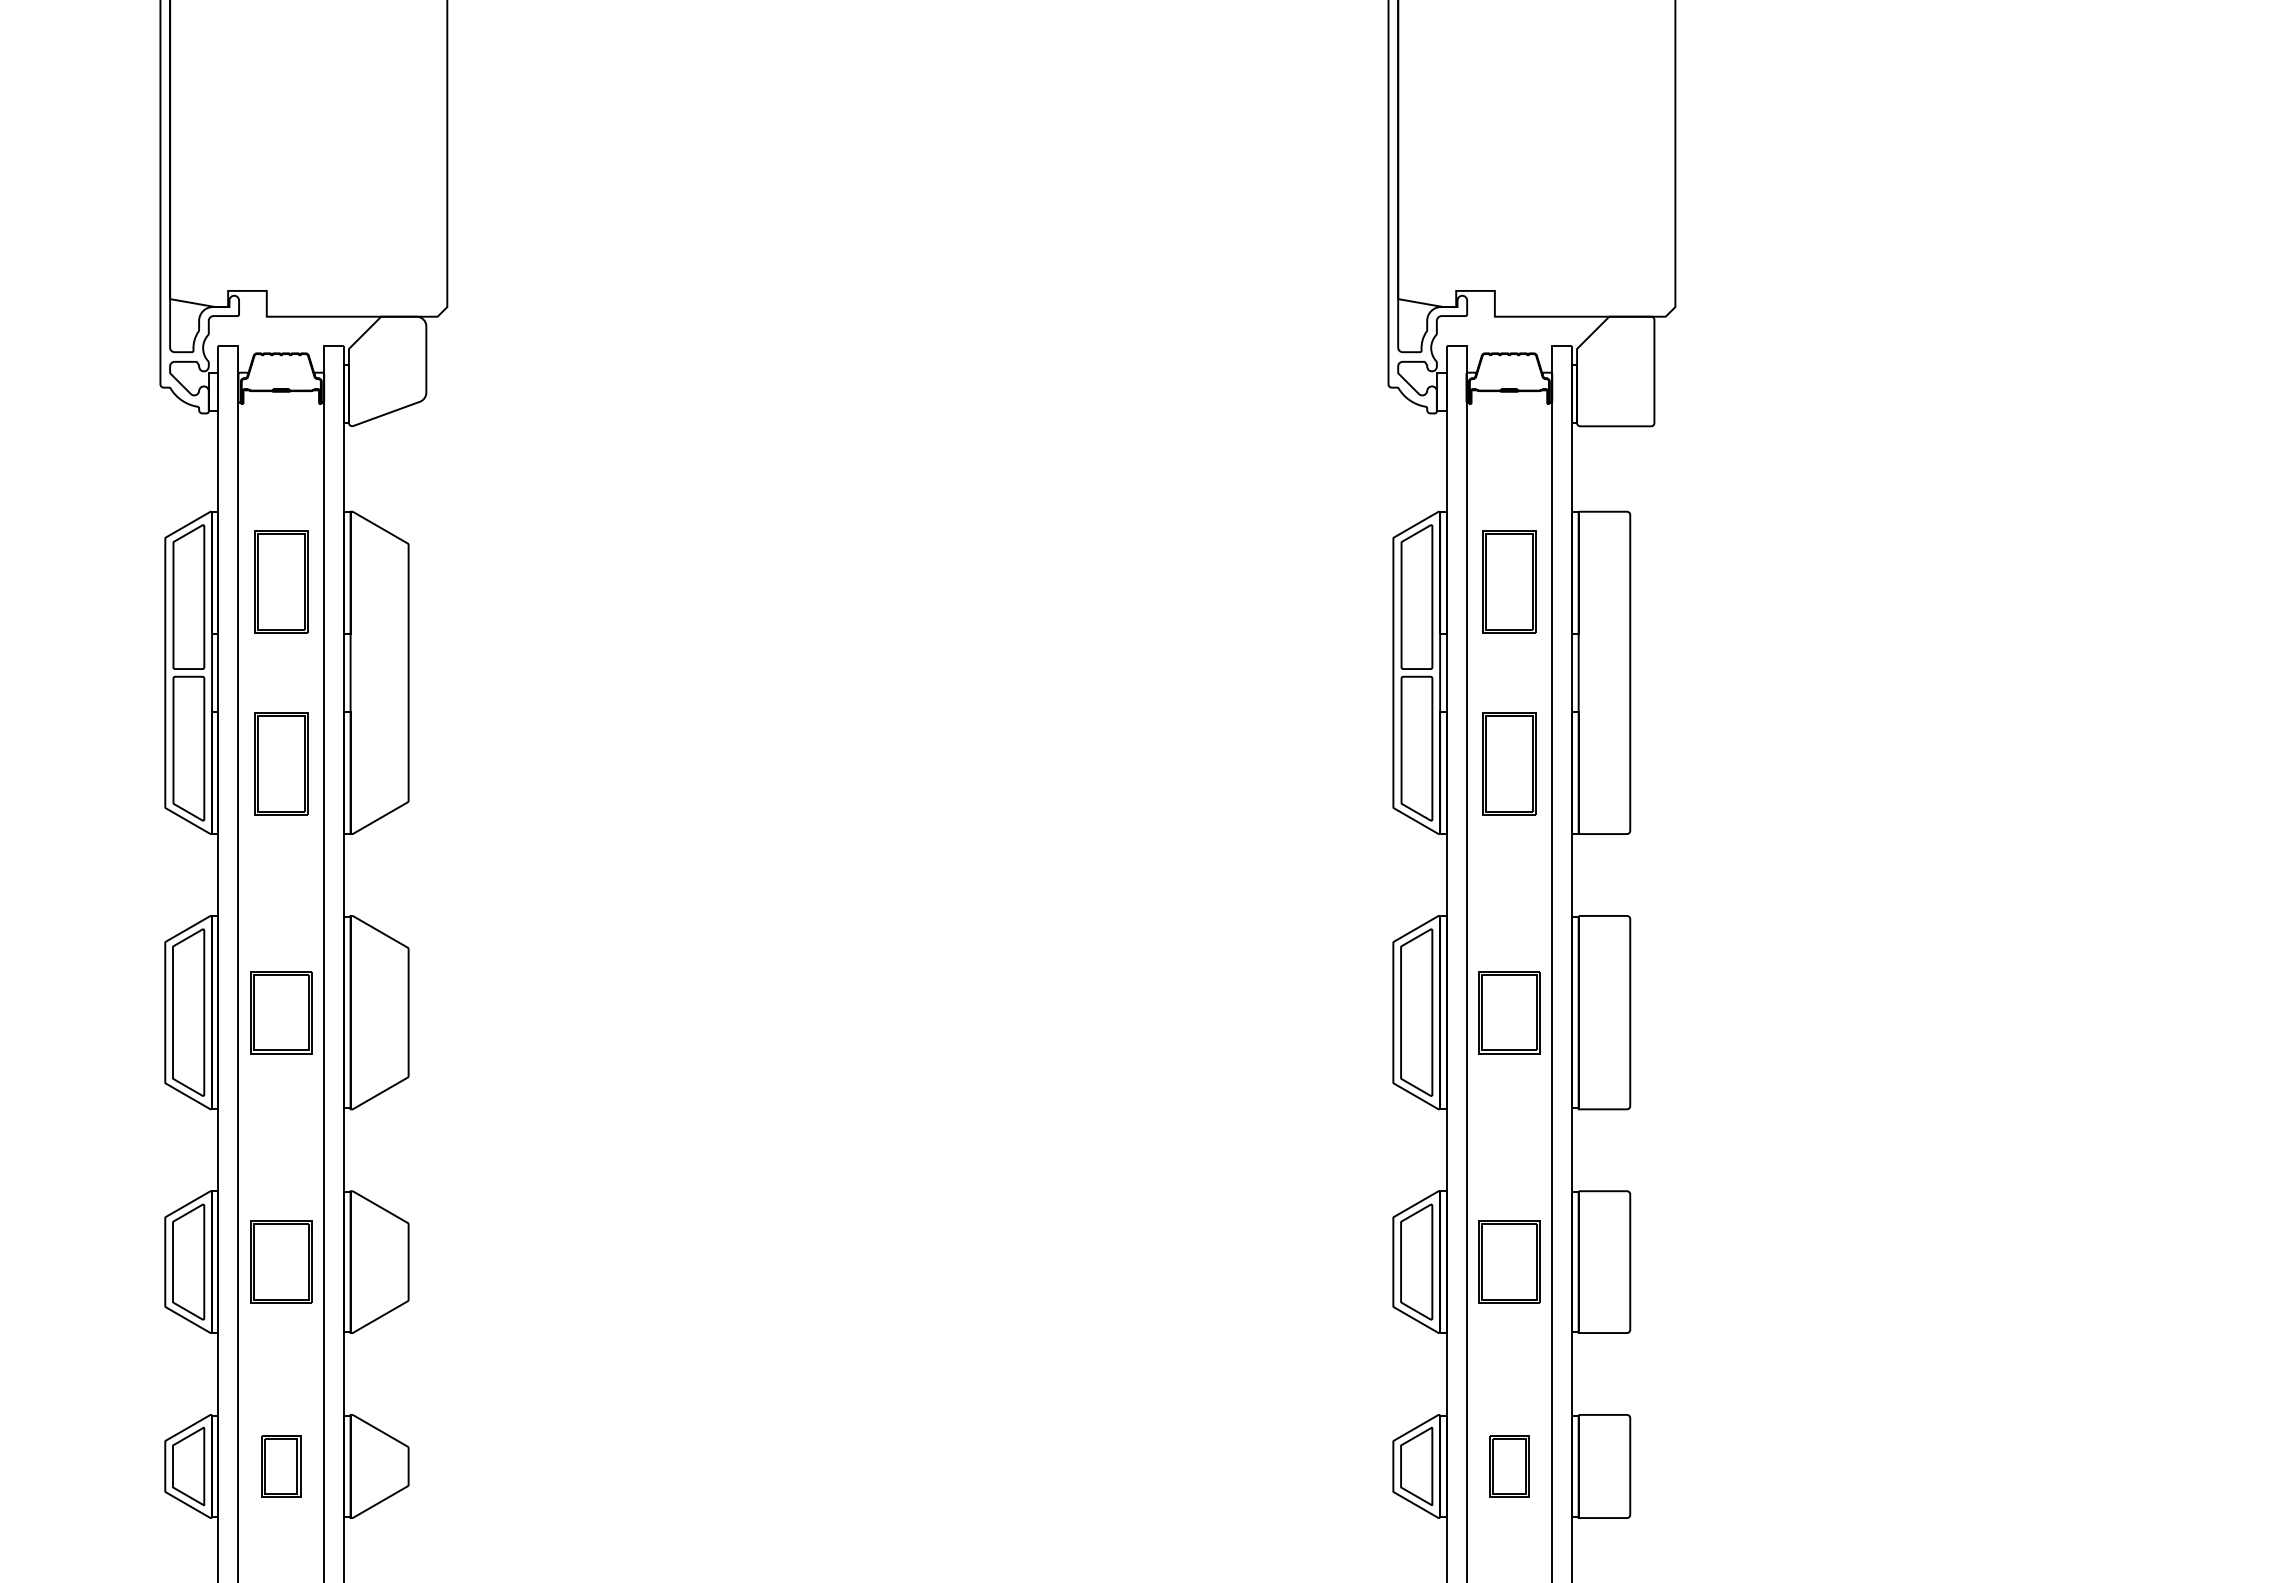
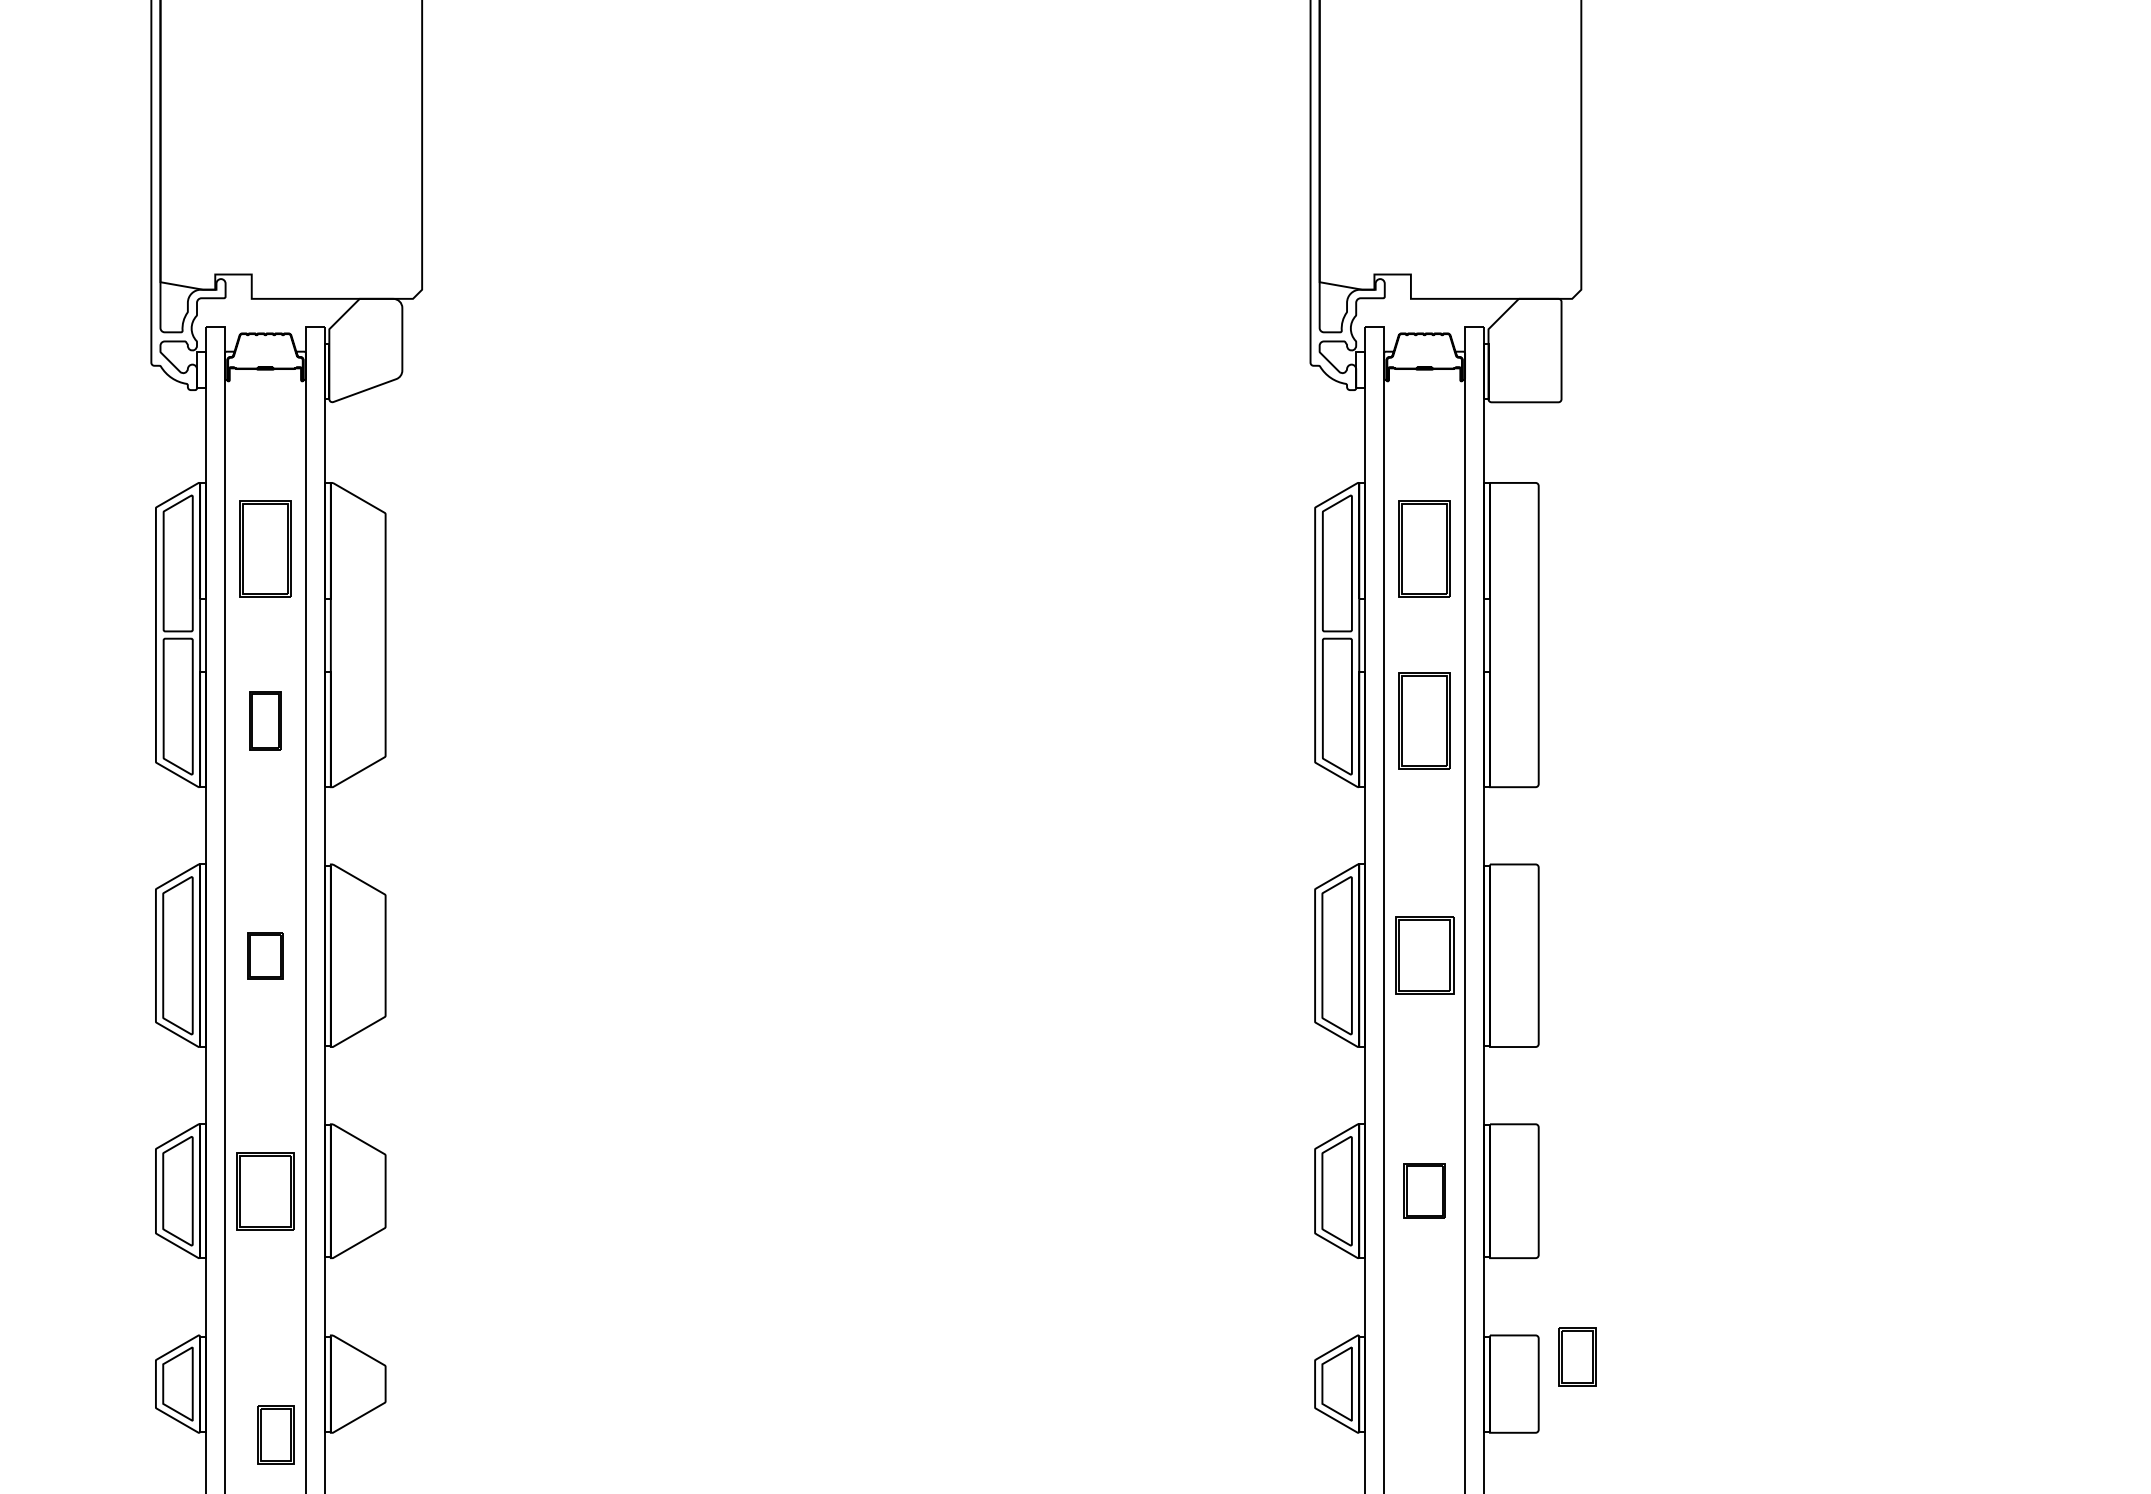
part: (281, 763) -> (265, 720), size x0.6
part: (281, 1012) -> (265, 955), size x0.6
part: (1509, 1261) -> (1424, 1190), size x0.7
part: (281, 1466) -> (276, 1435), moved
part: (1509, 1466) -> (1577, 1356), moved

